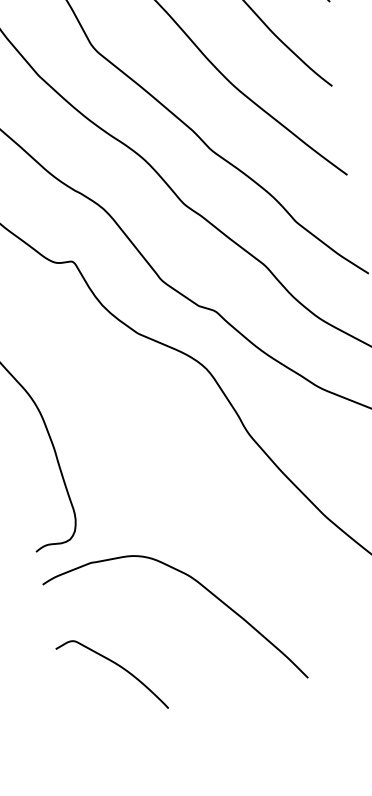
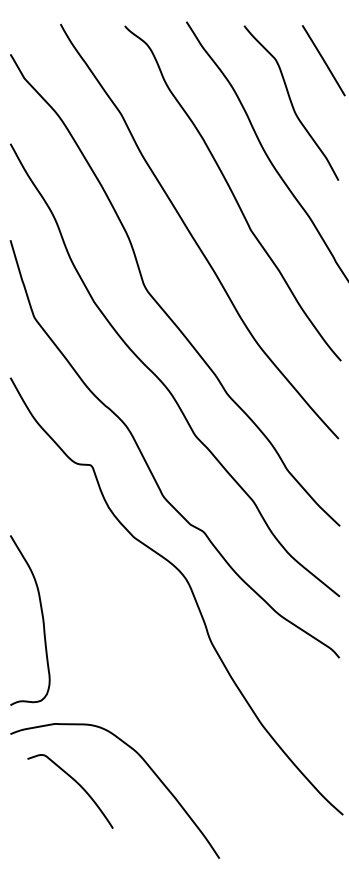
curve: (118, 666) -> (77, 784), moved

